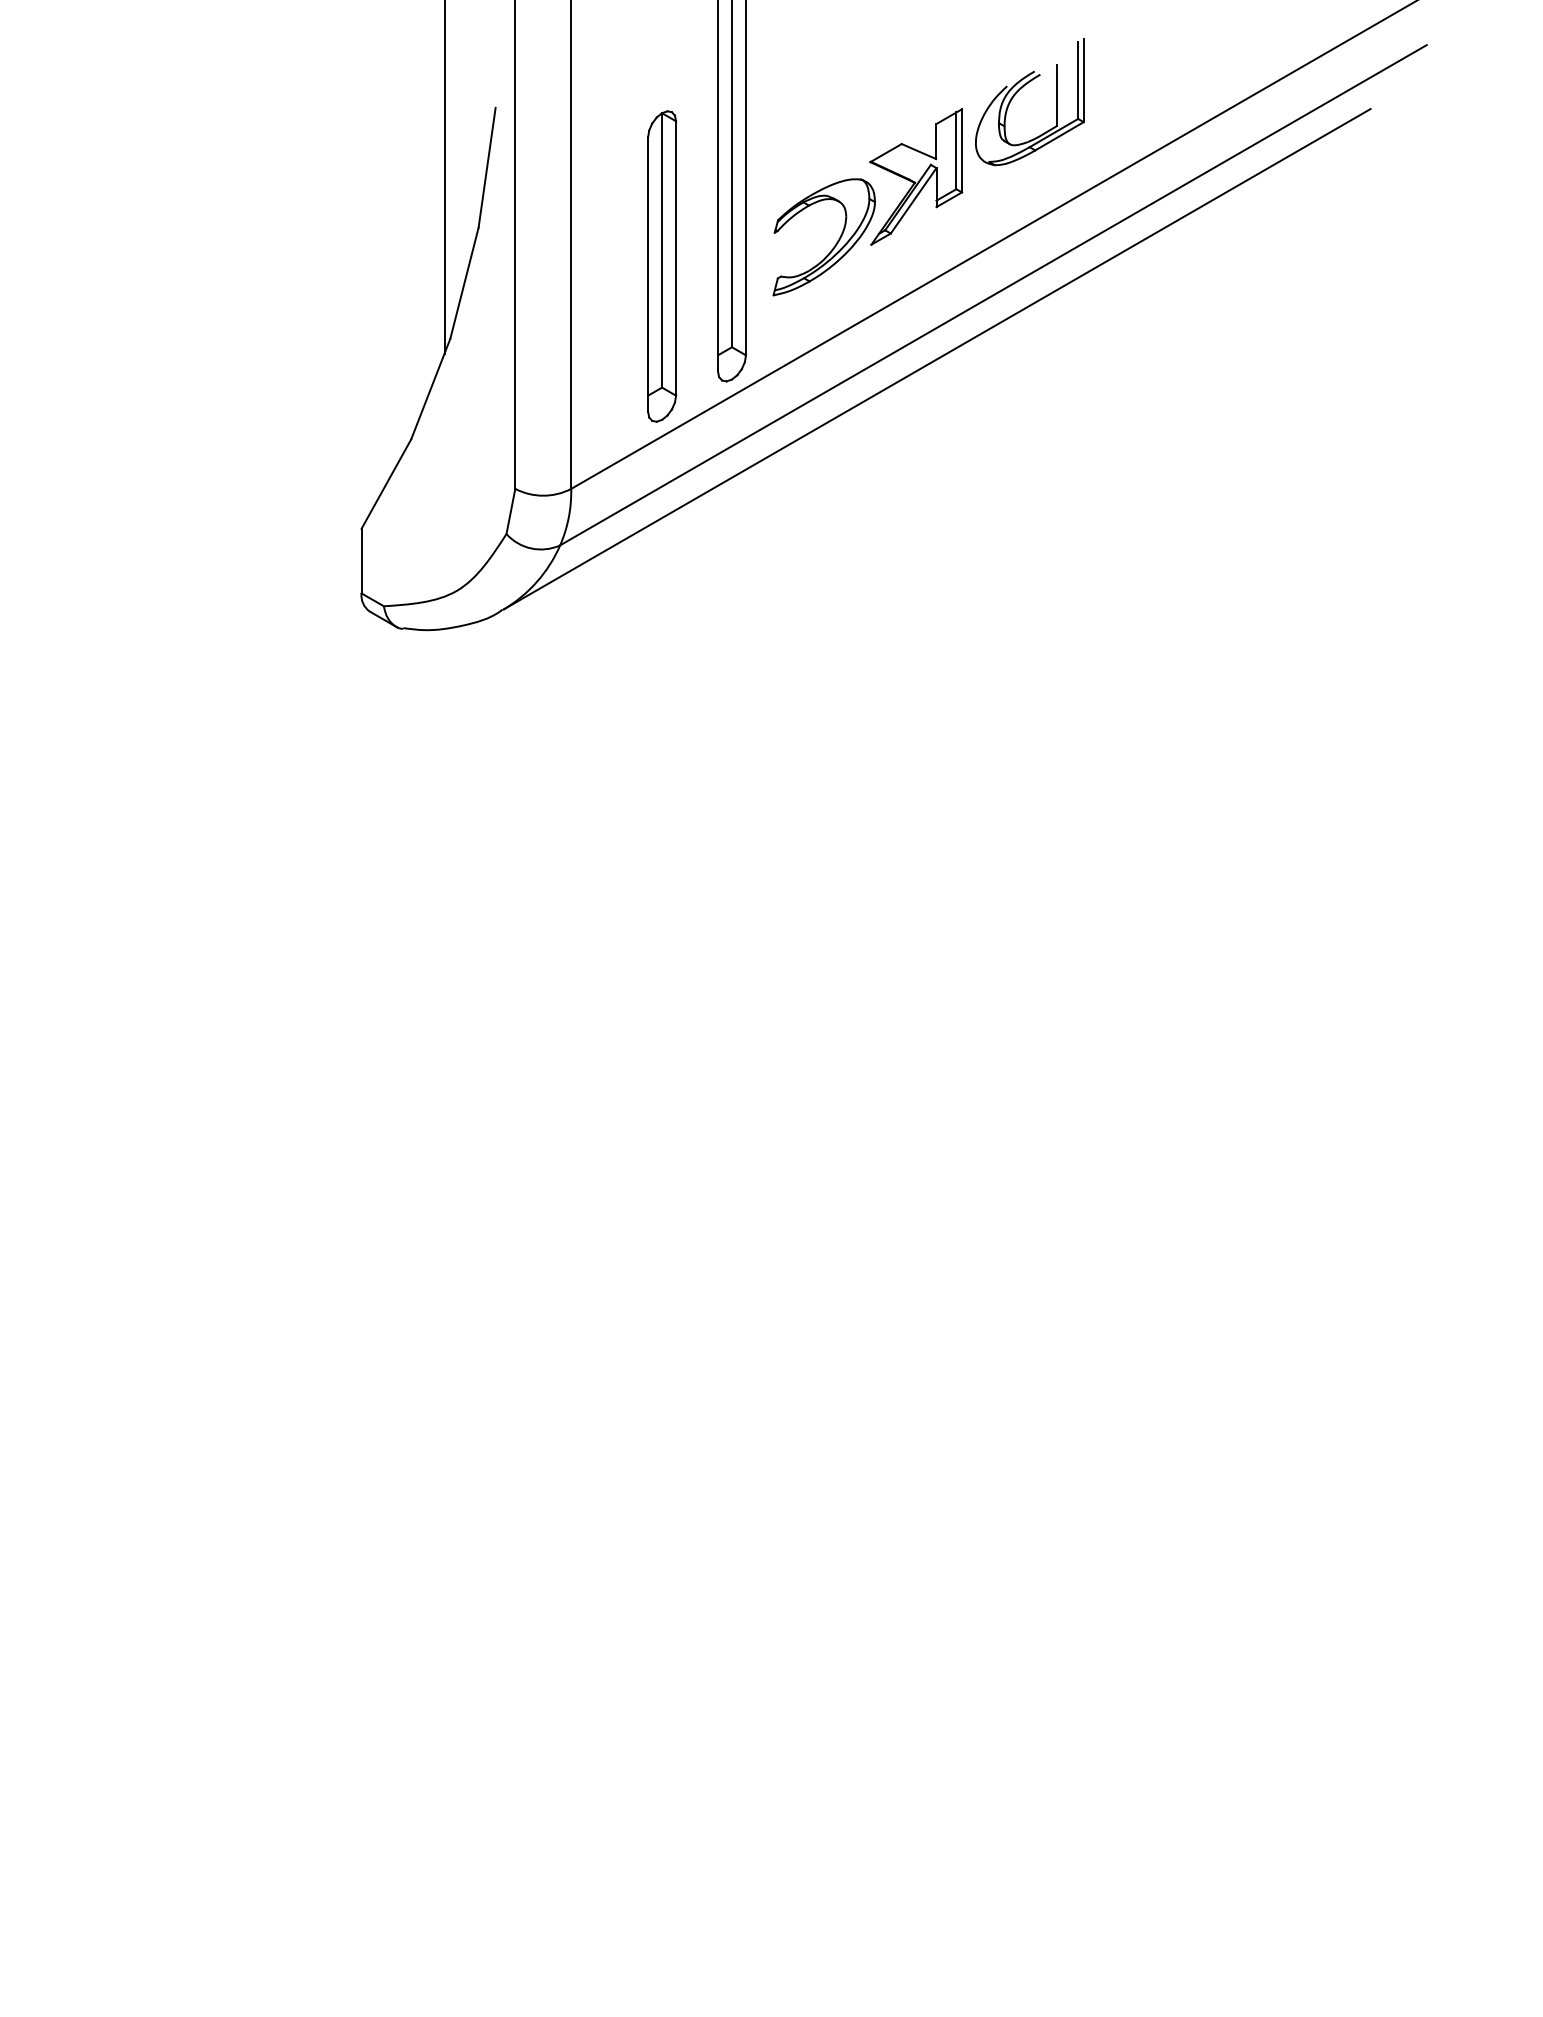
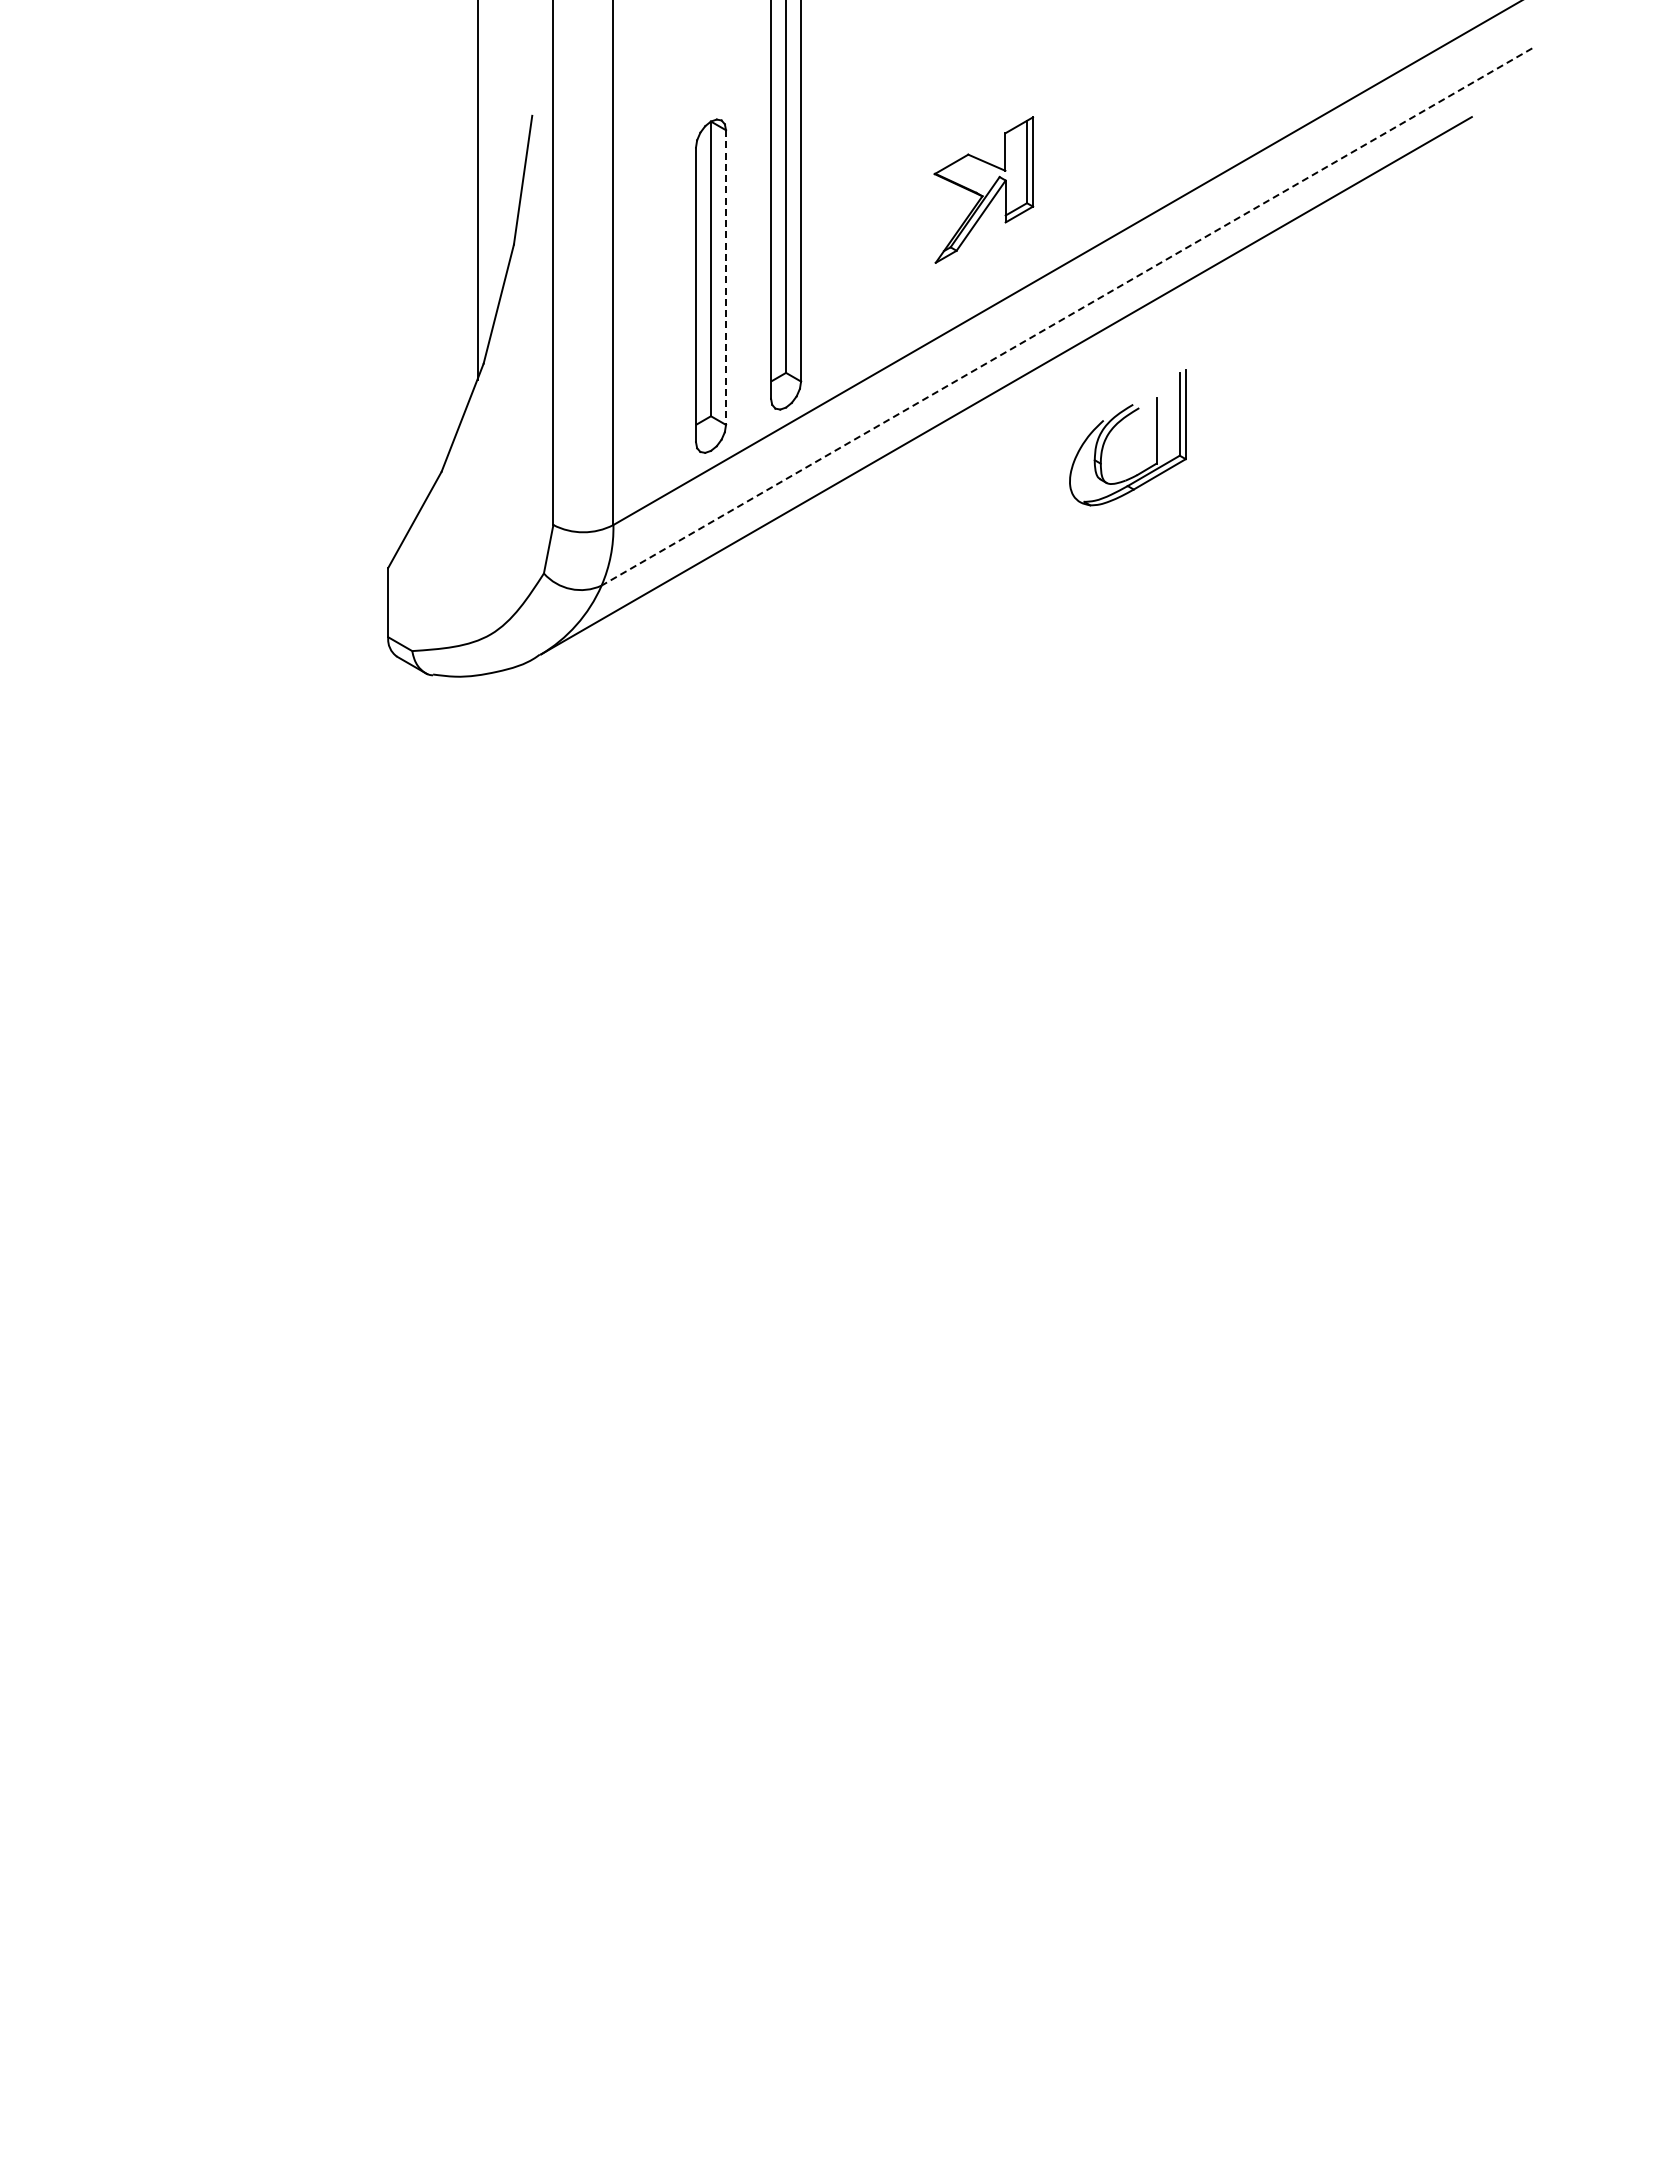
part: (1019, 90) -> (1116, 425), moved
part: (835, 243) -> (897, 261), removed
line: (676, 259) -> (726, 278), solid -> dashed
line: (993, 295) -> (1066, 317), solid -> dashed

